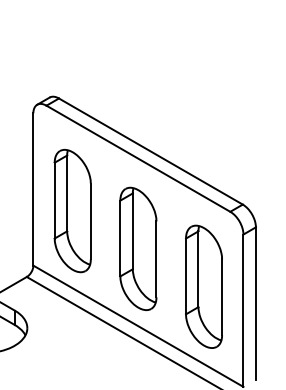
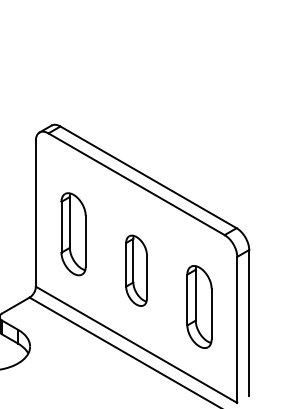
part: (72, 210) -> (73, 233), size x0.7
part: (138, 248) -> (136, 270), size x0.6
part: (204, 286) -> (199, 306), size x0.7

